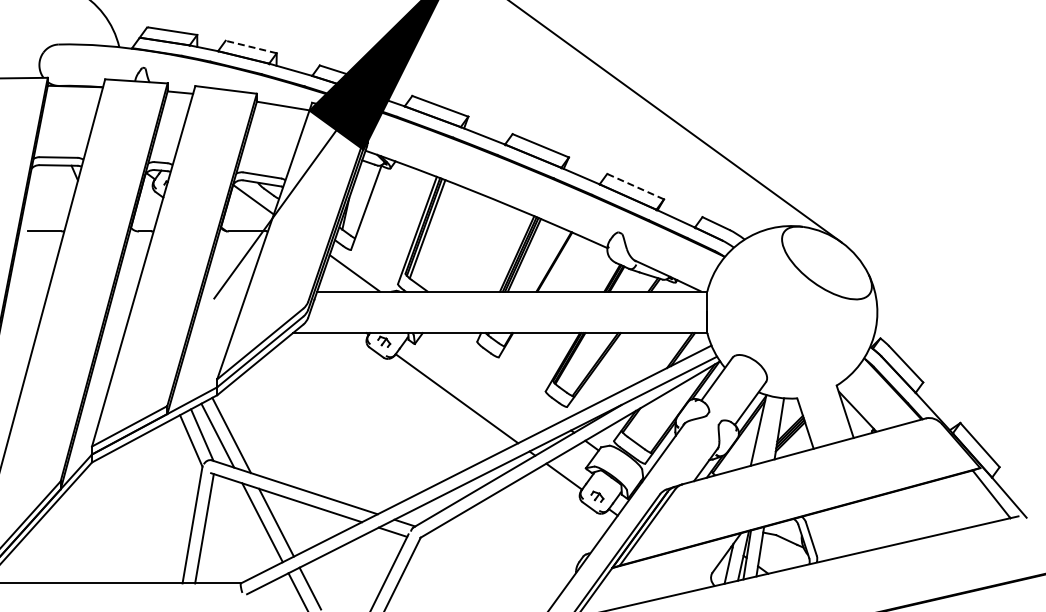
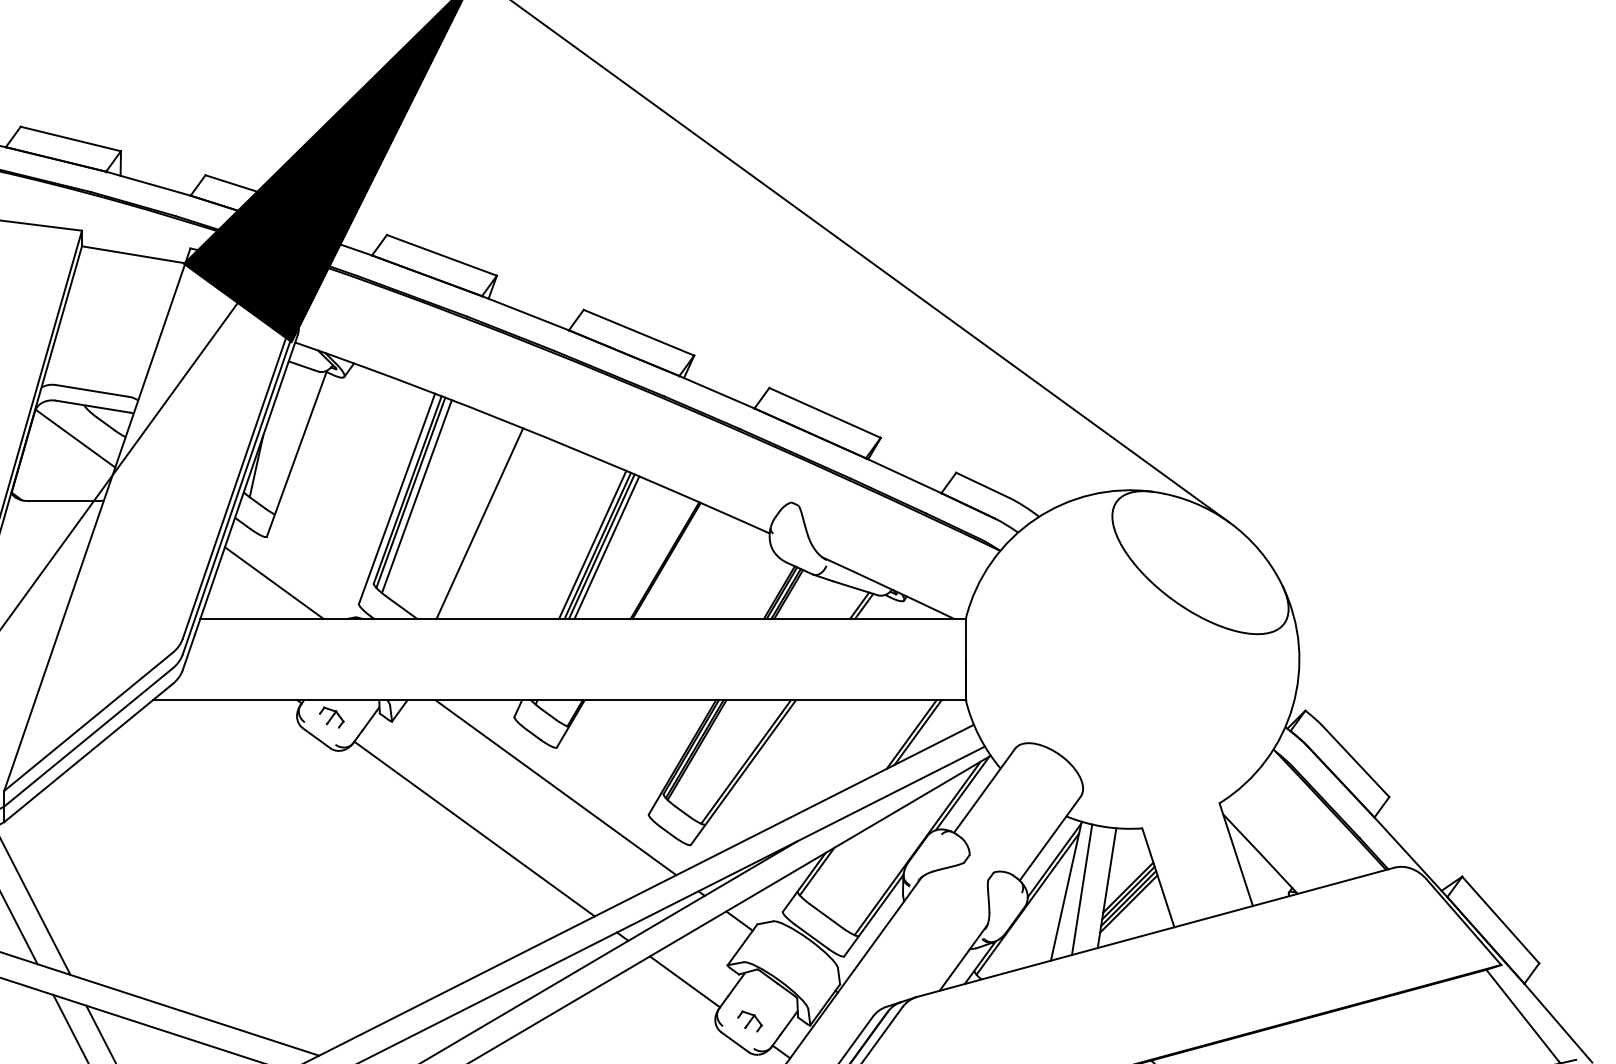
line: (250, 46) -> (69, 137), dashed -> solid
line: (635, 186) -> (824, 412), dashed -> solid
line: (459, 242) -> (479, 522), added
line: (498, 377) -> (556, 787), added
line: (766, 429) -> (1081, 889), added

